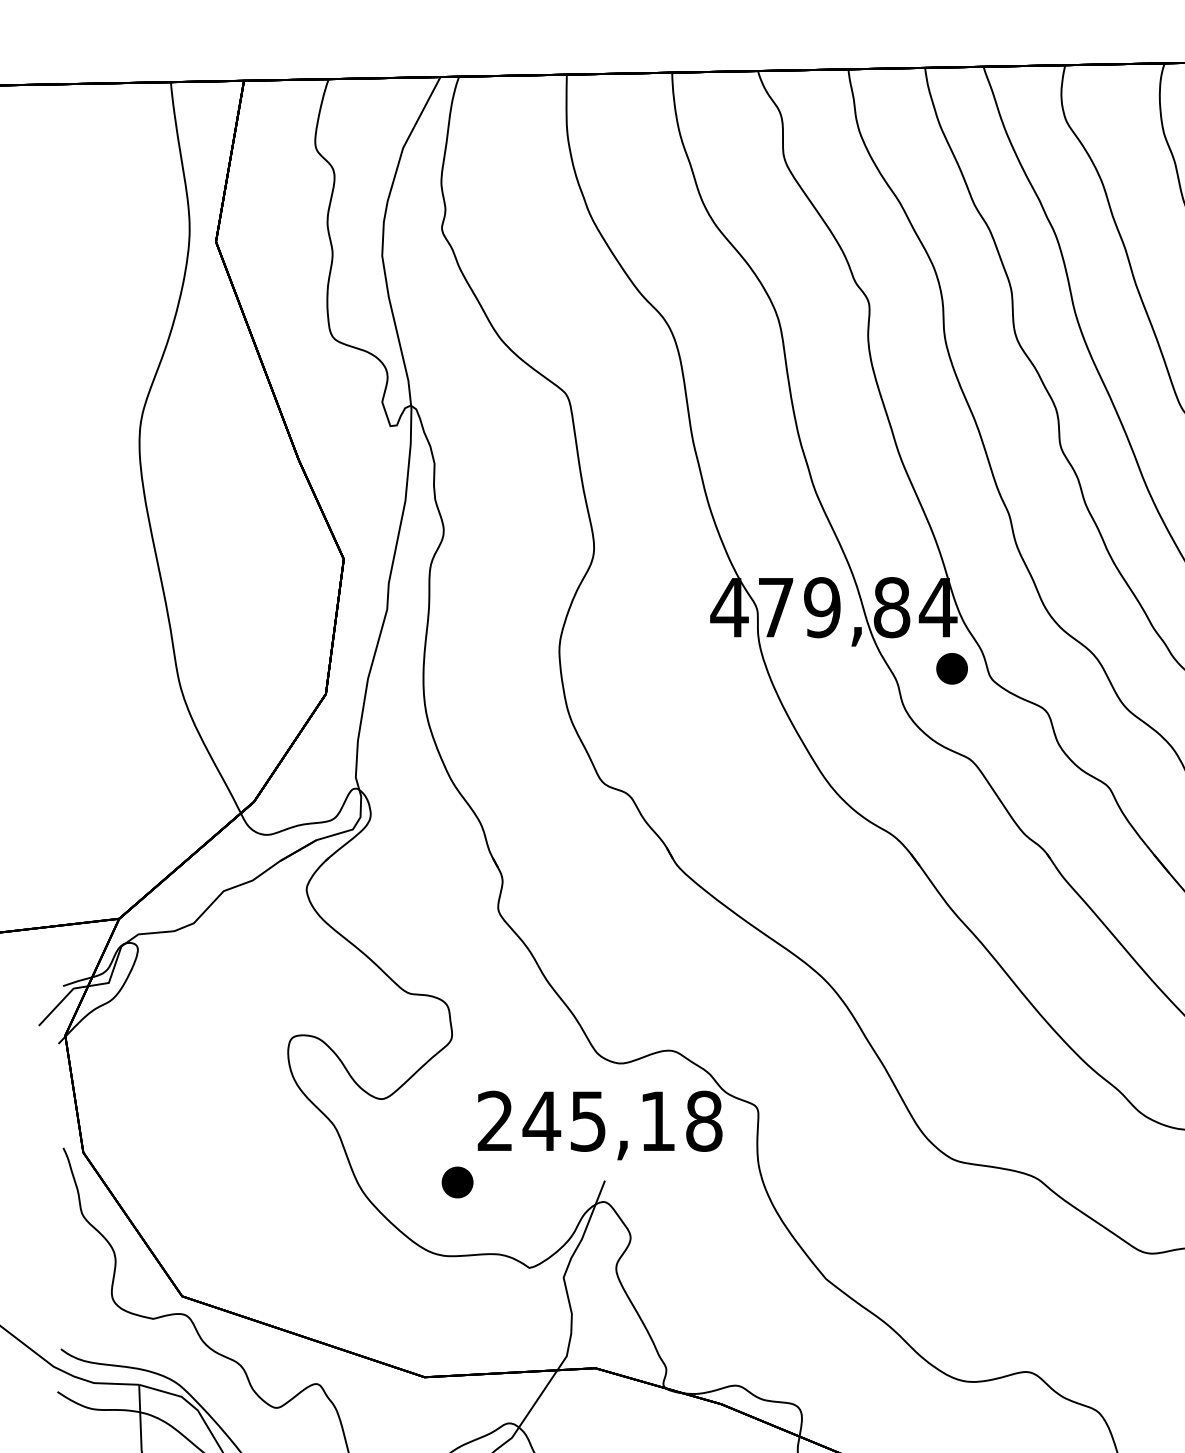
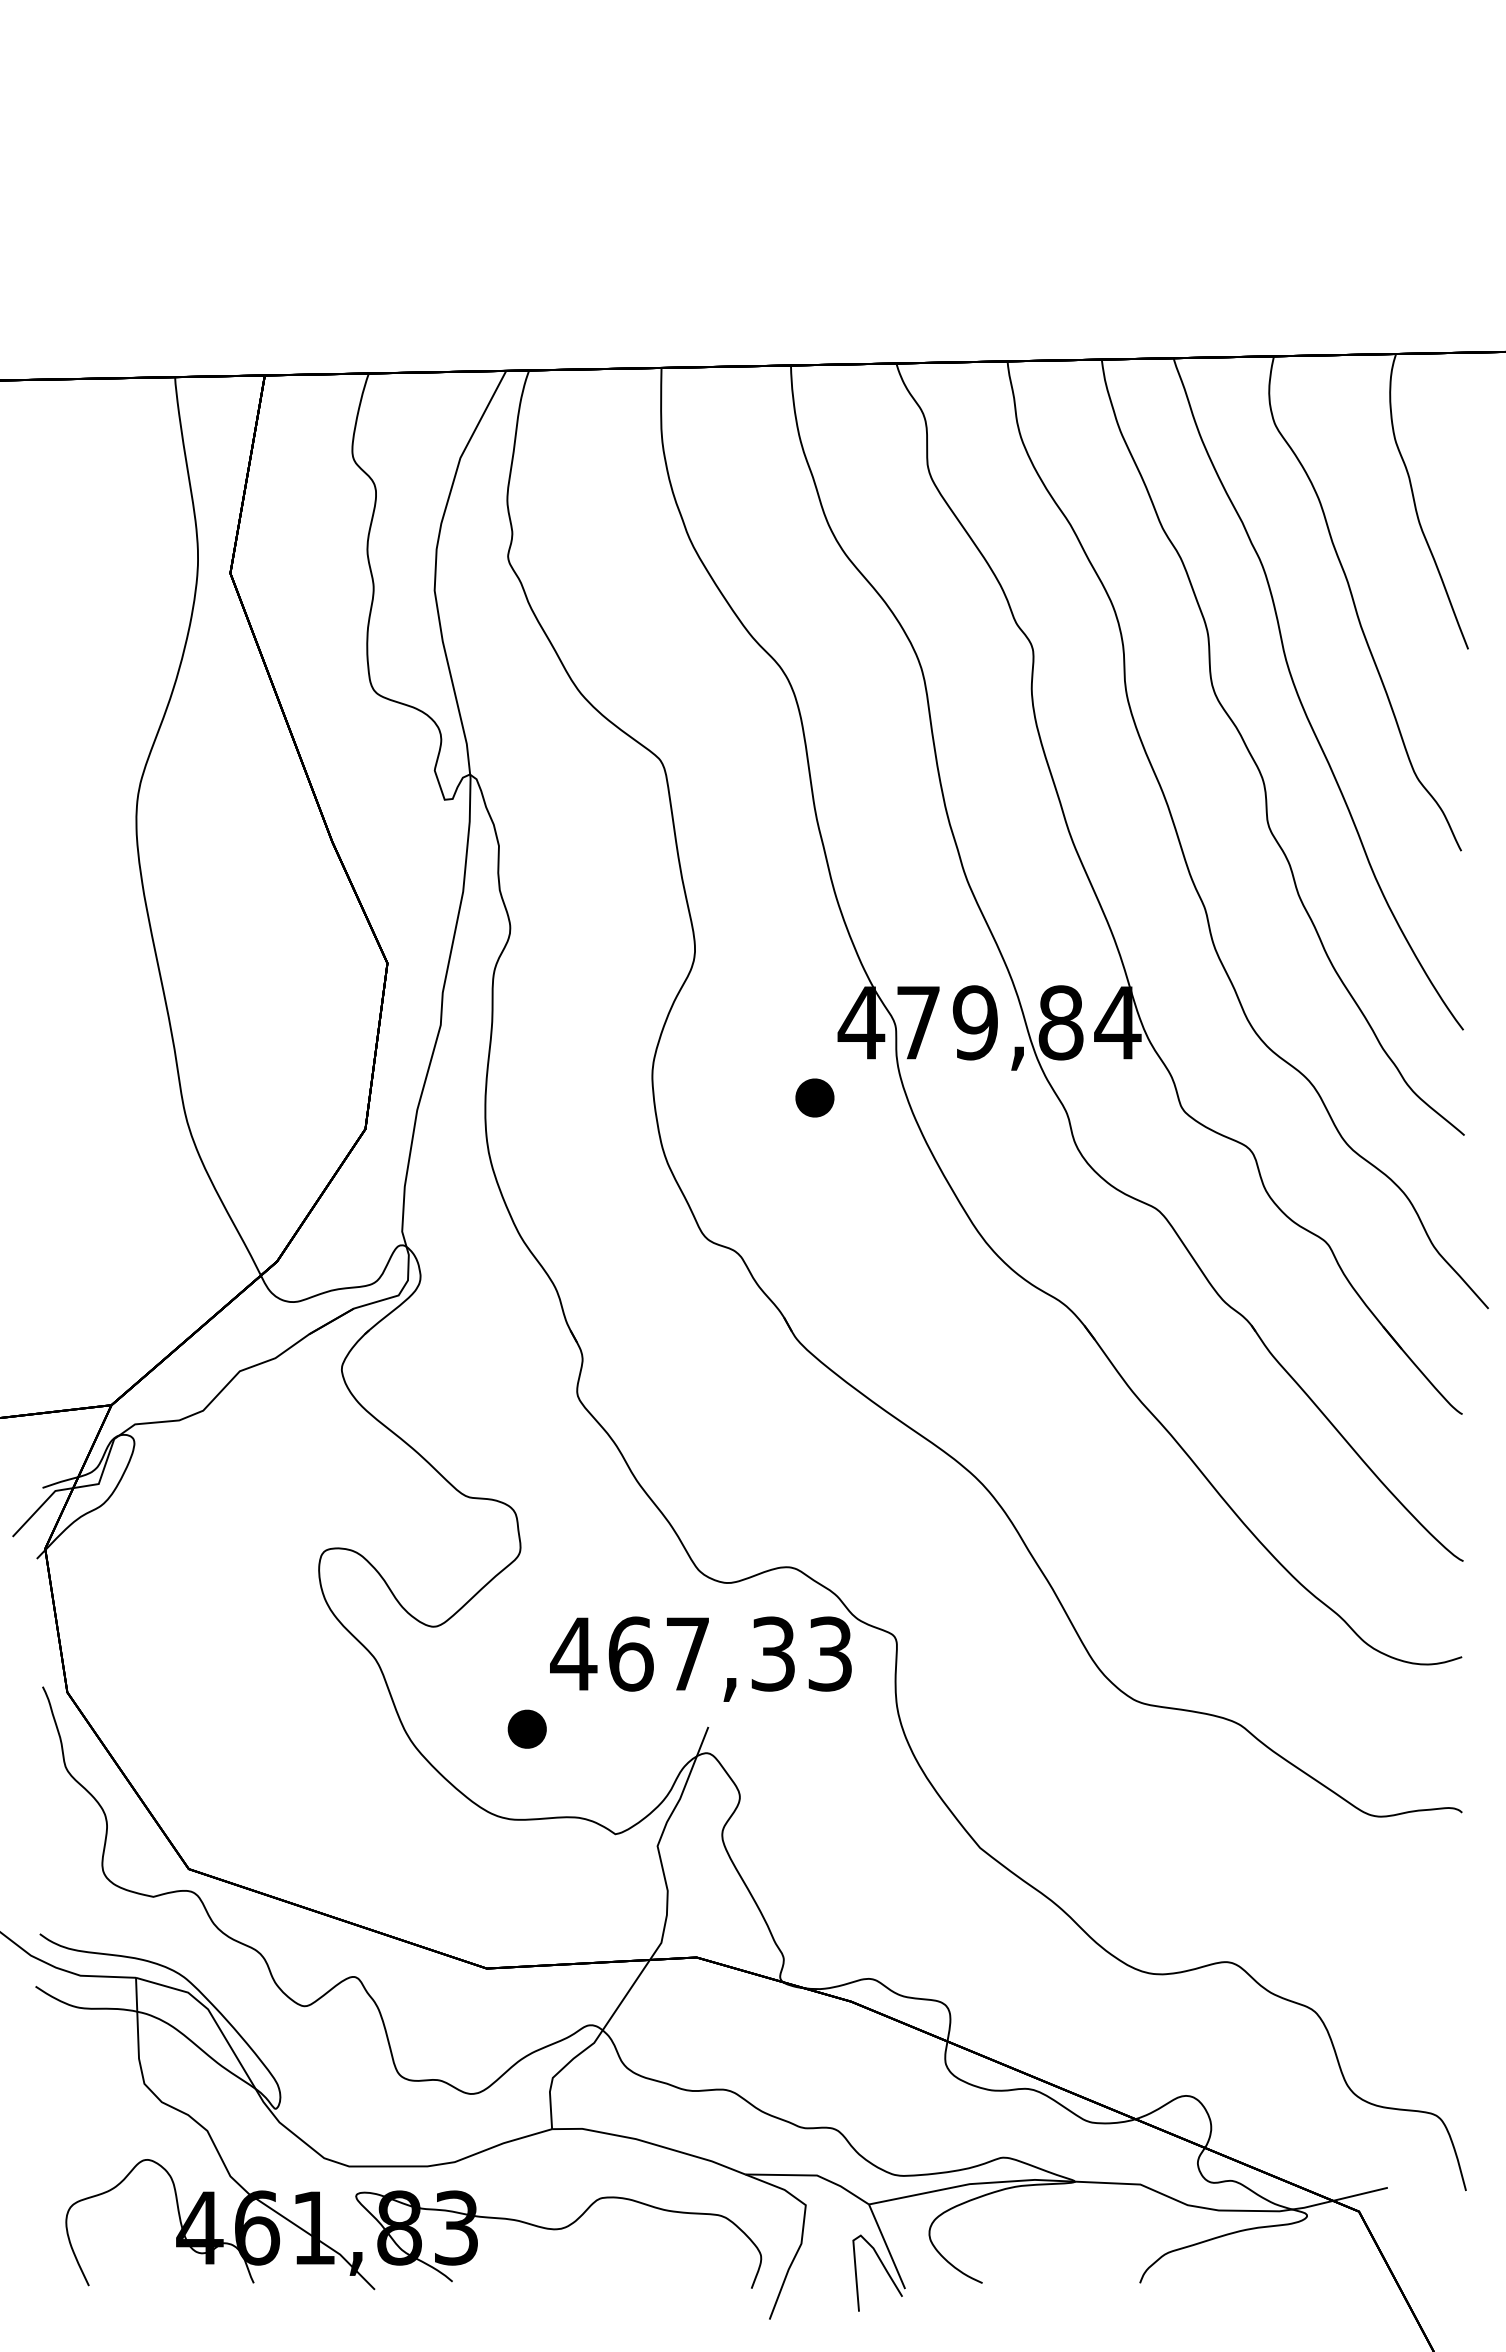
part: (951, 668) -> (814, 1097), moved
text: (599, 1120) -> (701, 1653), 245,18 -> 467,33

